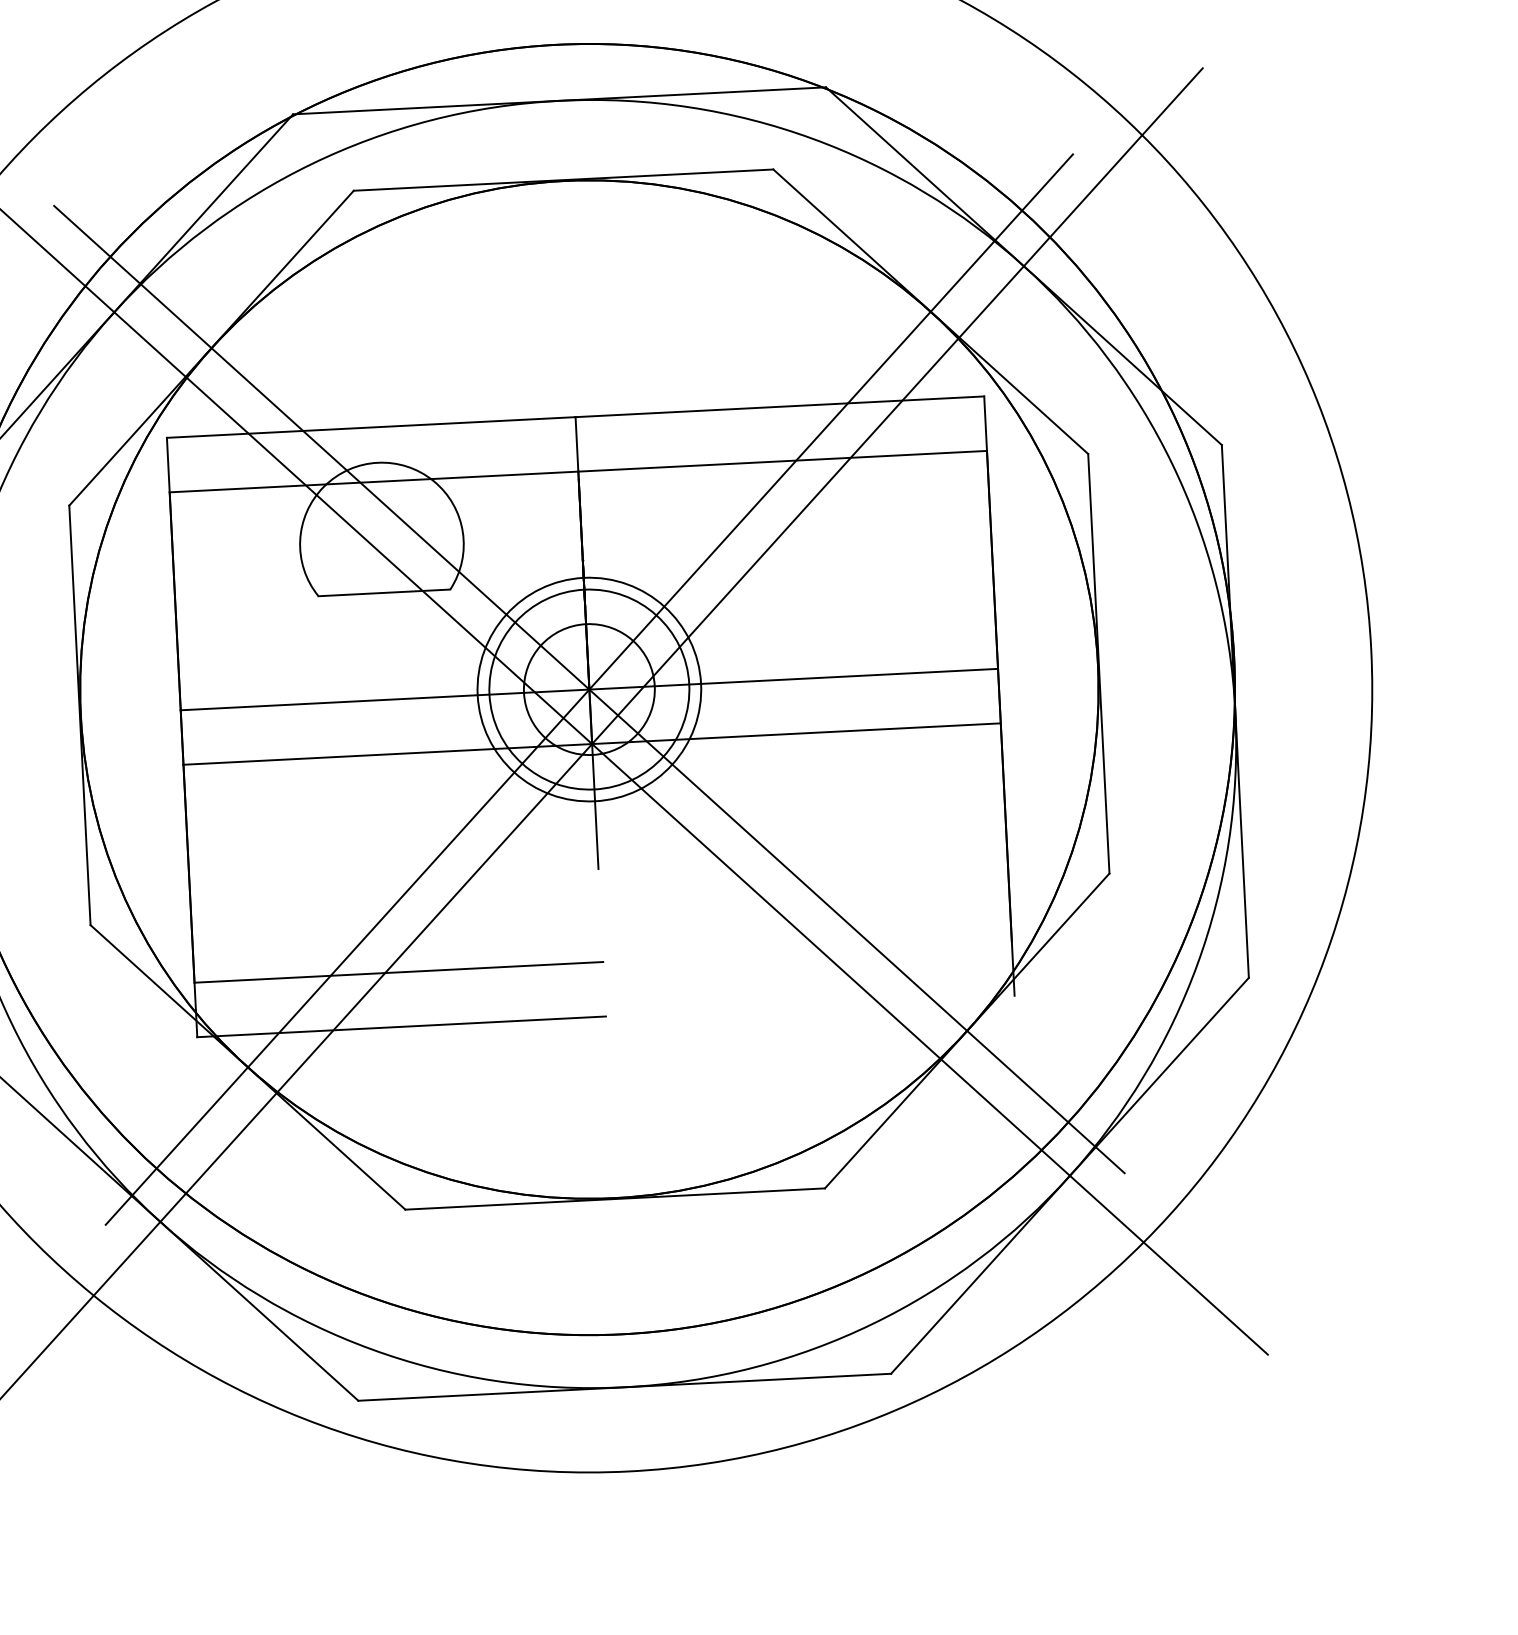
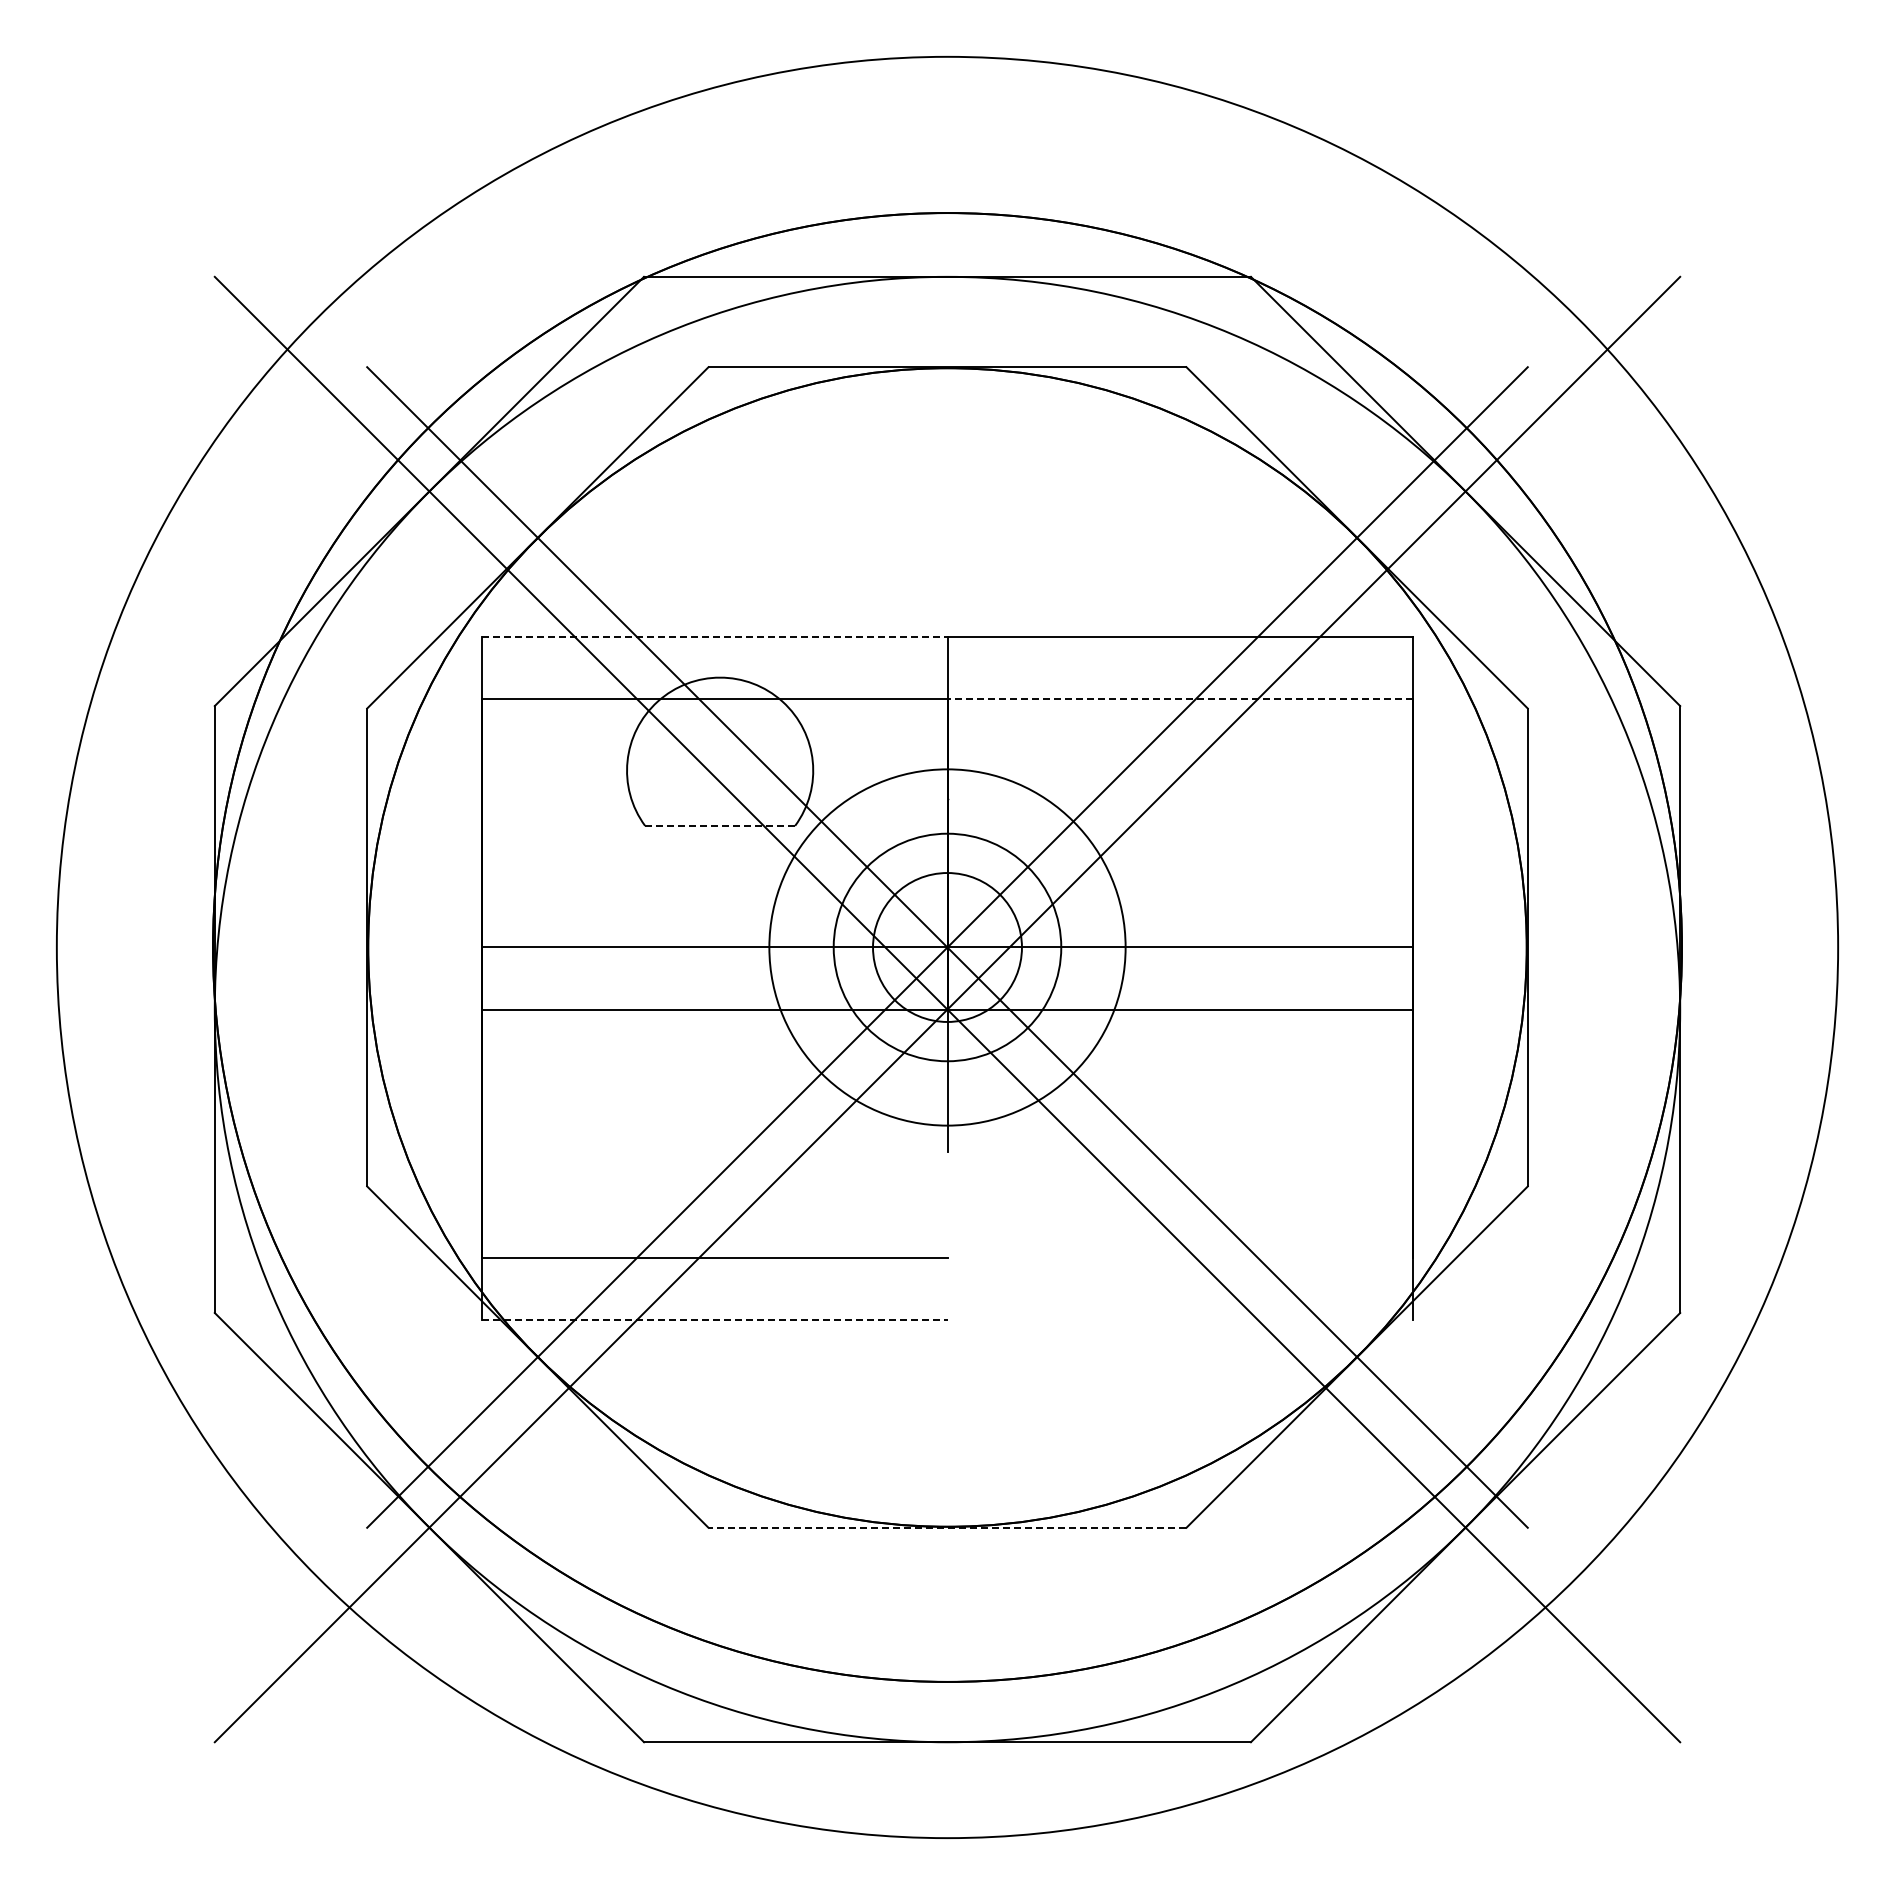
line: (371, 427) -> (714, 637), solid -> dashed
line: (782, 461) -> (1180, 699), solid -> dashed
line: (384, 592) -> (720, 825), solid -> dashed
circle: (589, 689) -> (947, 947), size x1.4
line: (401, 1026) -> (714, 1319), solid -> dashed
line: (615, 1198) -> (947, 1527), solid -> dashed

